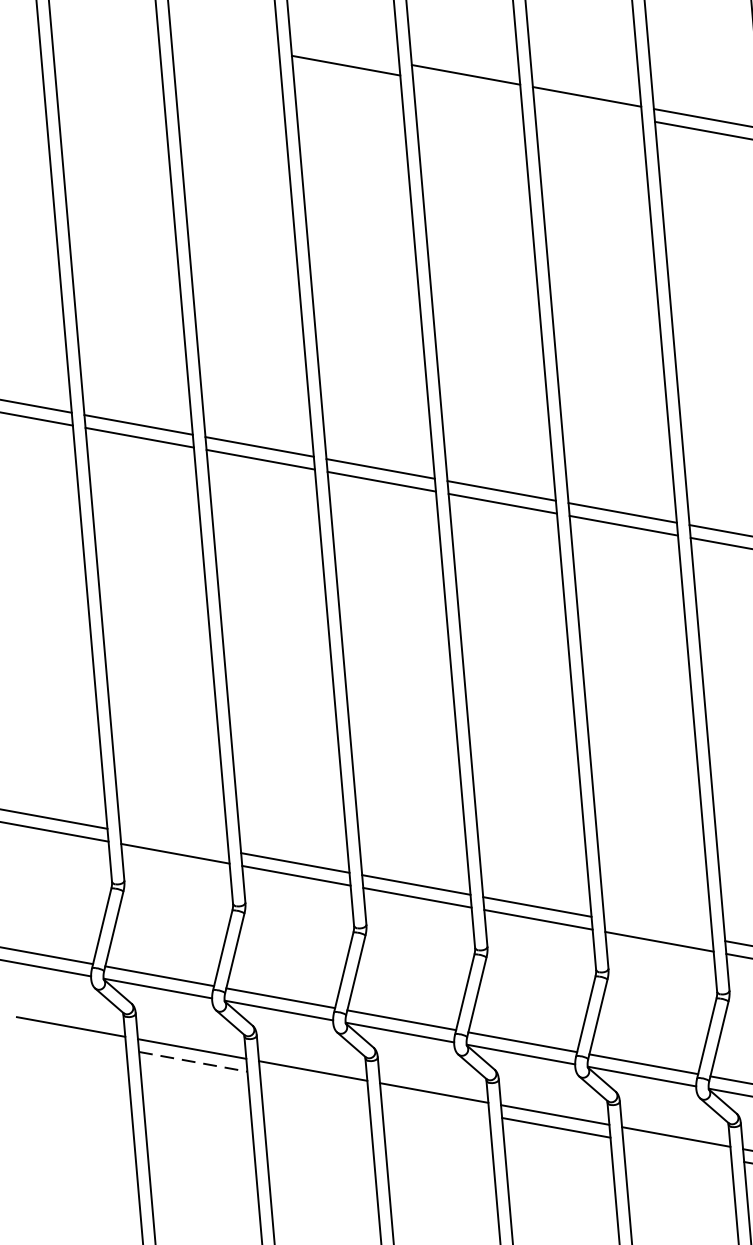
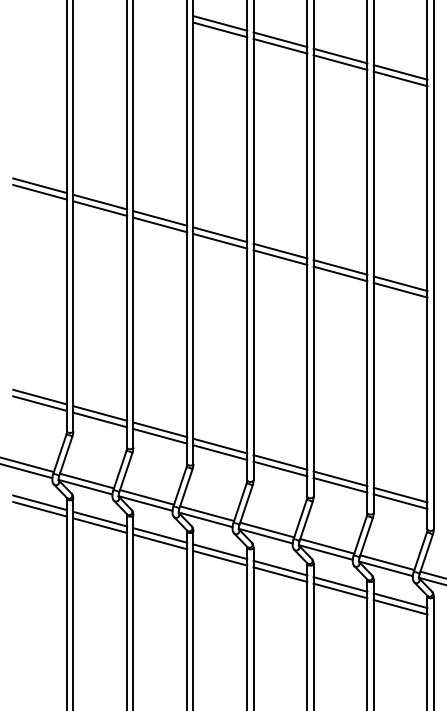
line: (345, 52) -> (220, 23), added
line: (467, 86) -> (280, 45), added
line: (588, 109) -> (340, 62), added
line: (174, 840) -> (100, 413), added
line: (658, 928) -> (340, 478), added
line: (73, 1040) -> (40, 509), added
line: (193, 1061) -> (100, 525), dashed -> solid
line: (314, 1082) -> (160, 541), added
line: (435, 1106) -> (220, 558), added
line: (677, 1148) -> (340, 590), added

